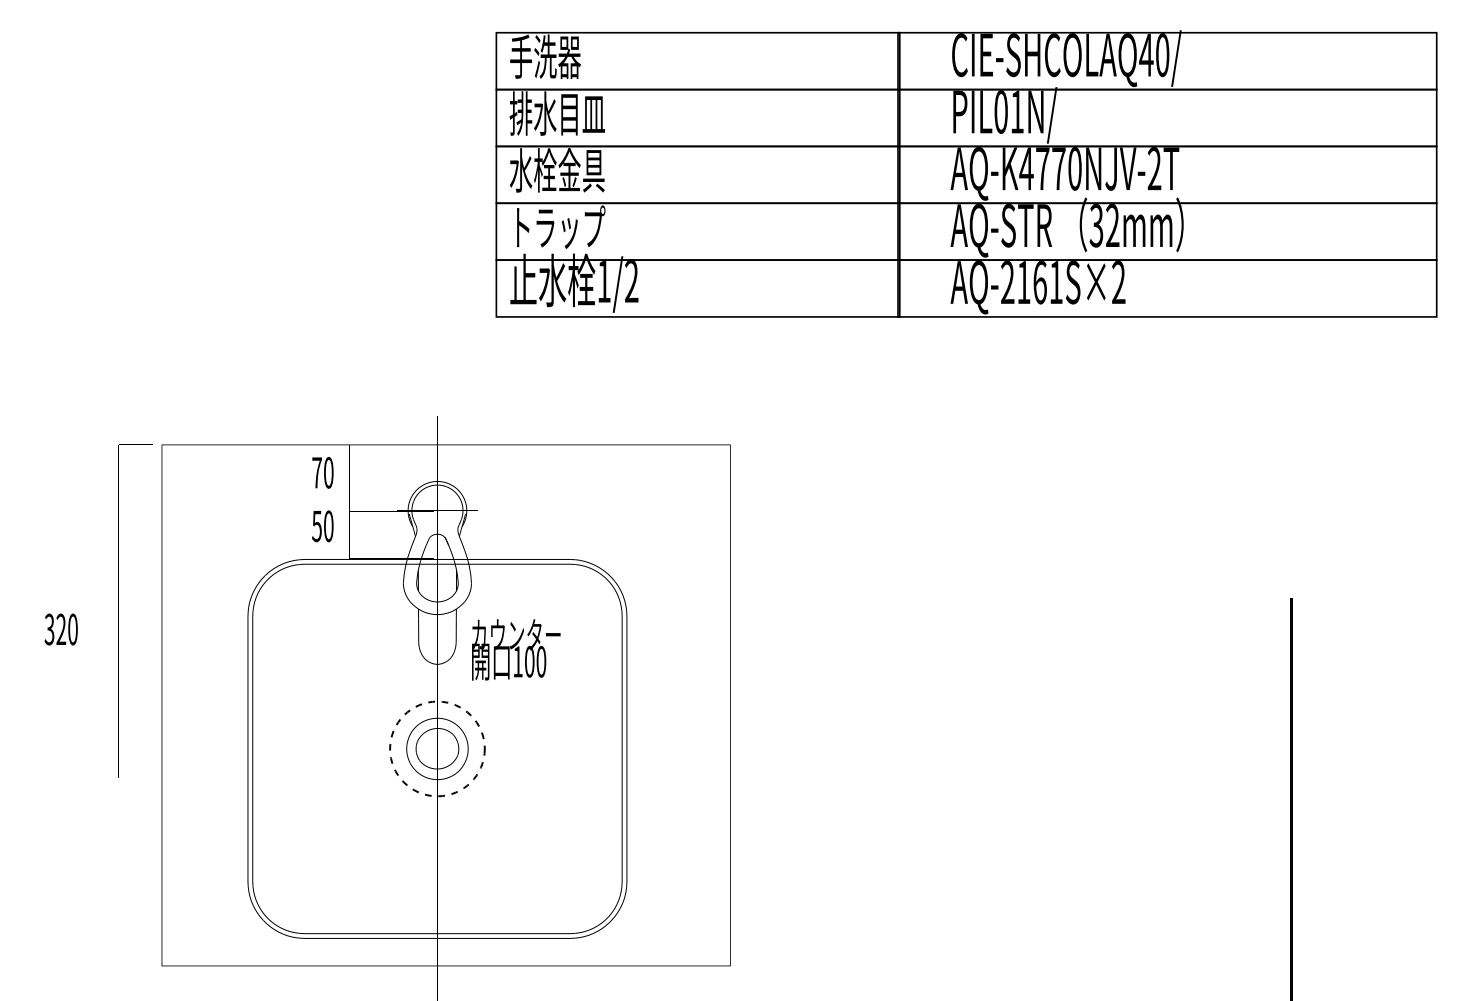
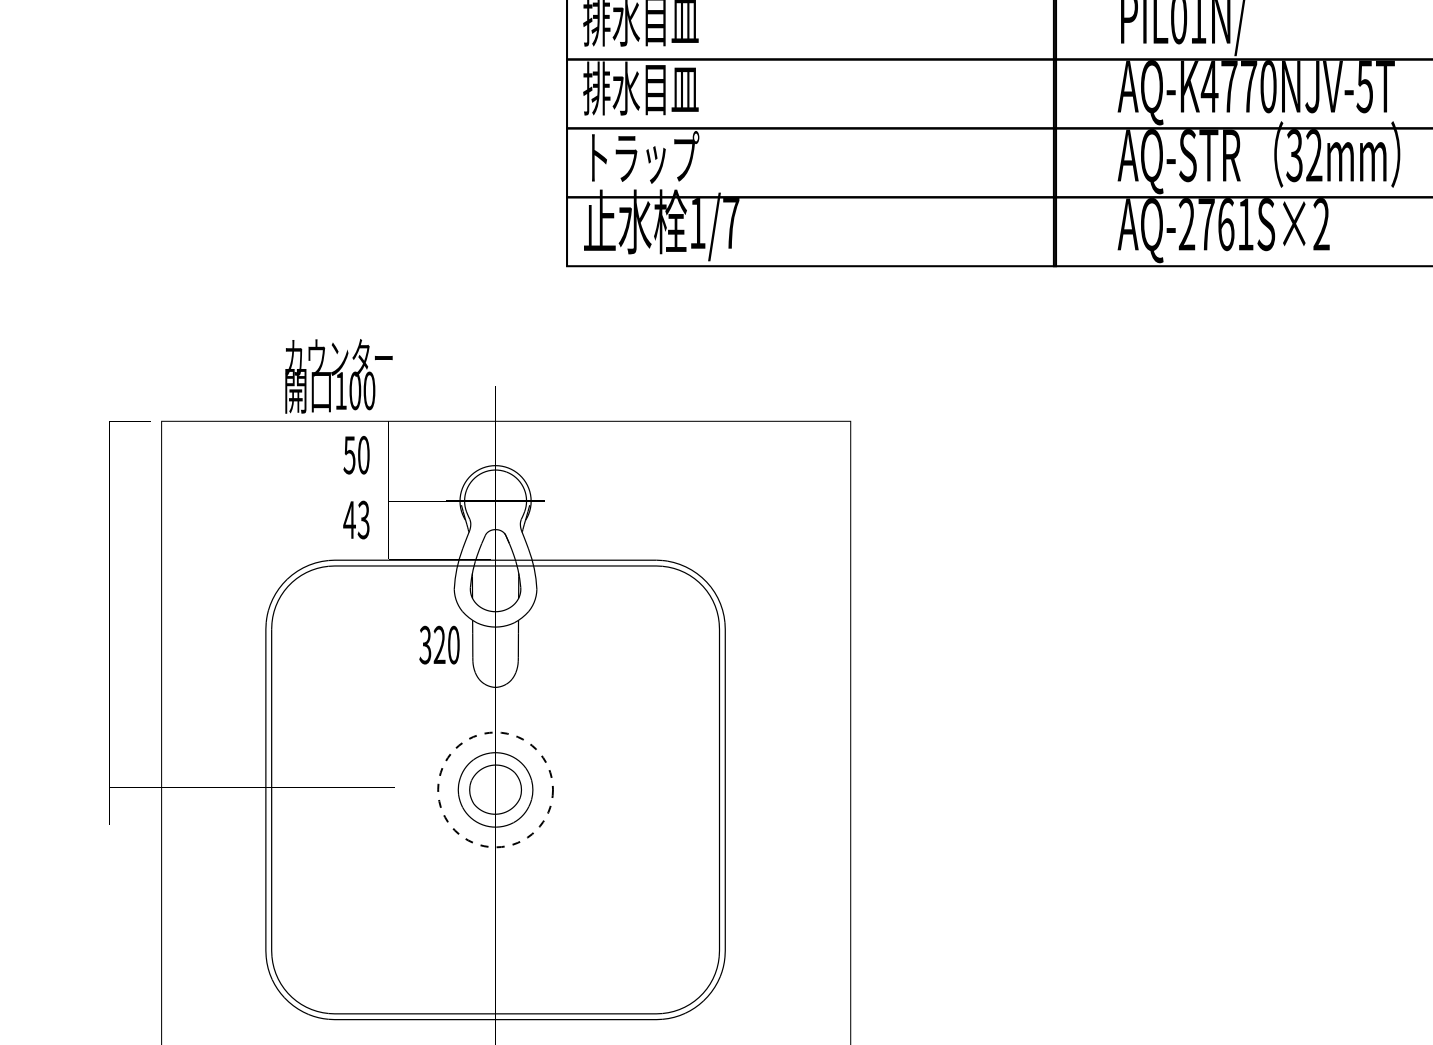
text: (1154, 168) -> (1364, 86), AQ-K4770NJV-2T -> AQ-K4770NJV-5T
text: (556, 170) -> (639, 88), 水栓金具 -> 排水目皿
text: (631, 281) -> (730, 223), 1/2 -> 1/7
text: (1023, 282) -> (1206, 224), AQ-2161S×2 -> AQ-2761S×2
text: (316, 472) -> (348, 454), 70 -> 50
text: (322, 526) -> (356, 520), 50 -> 43
text: (60, 629) -> (438, 645), moved
text: (516, 649) -> (339, 375), moved

